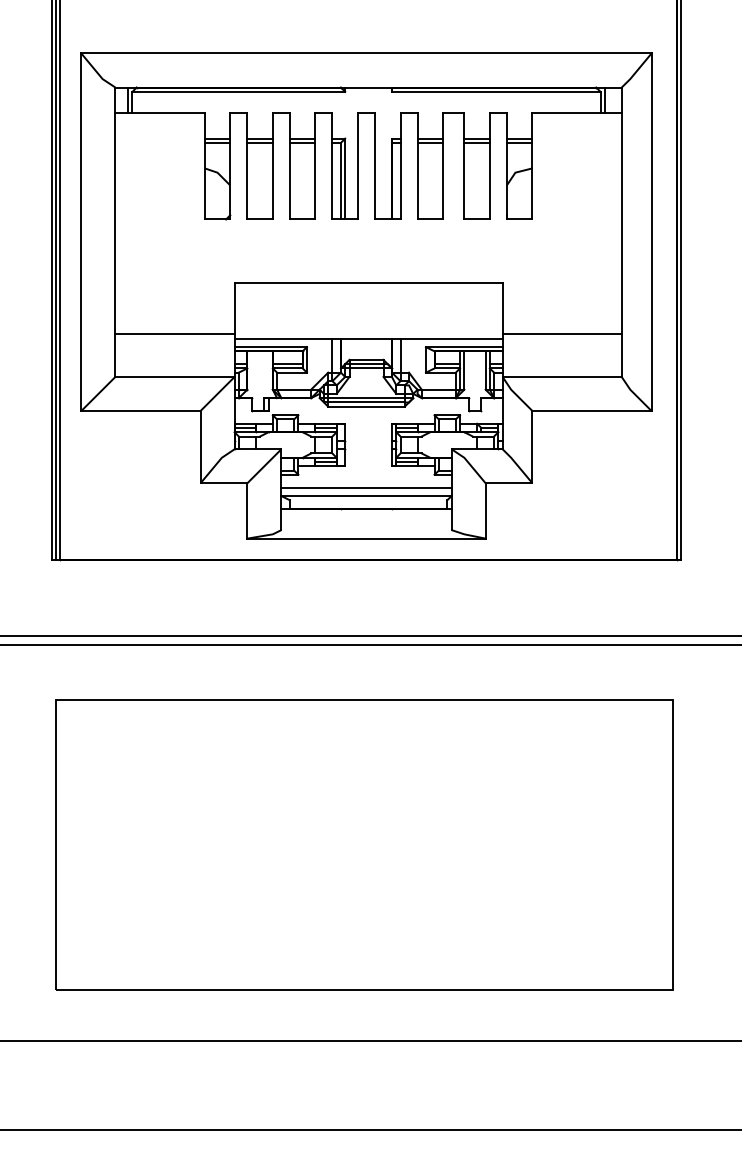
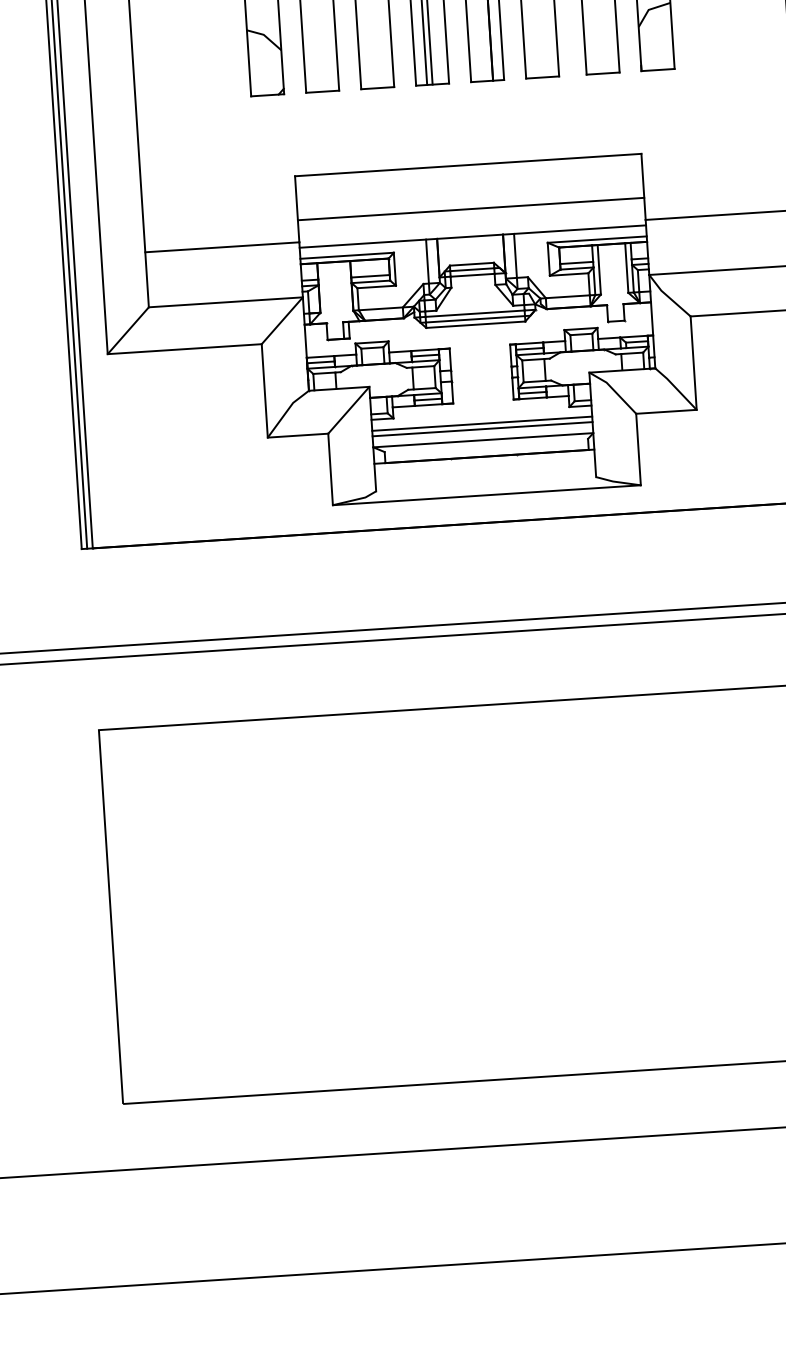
line: (368, 317) -> (470, 209), added
line: (366, 483) -> (482, 423), added

